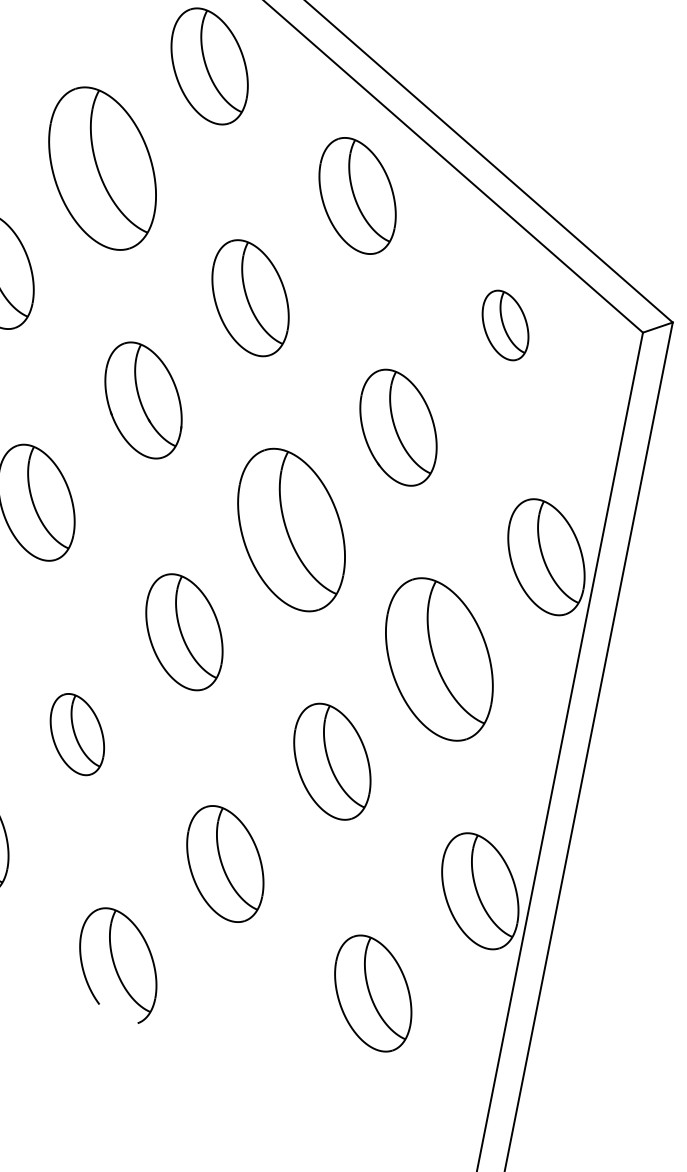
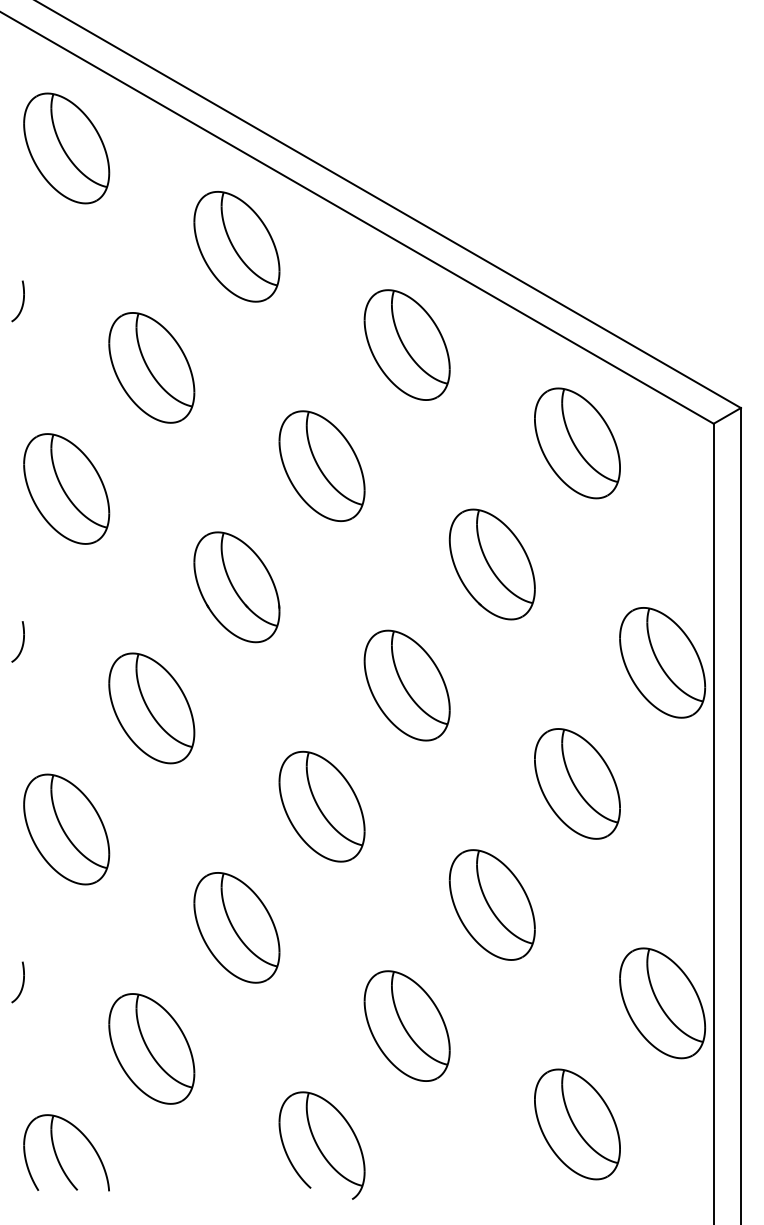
part: (102, 168) -> (151, 367), size x0.71
part: (505, 325) -> (577, 443), size x1.67
part: (290, 529) -> (406, 685), size x0.71
part: (439, 659) -> (577, 783), size x0.71
part: (77, 734) -> (236, 927), size x1.43

